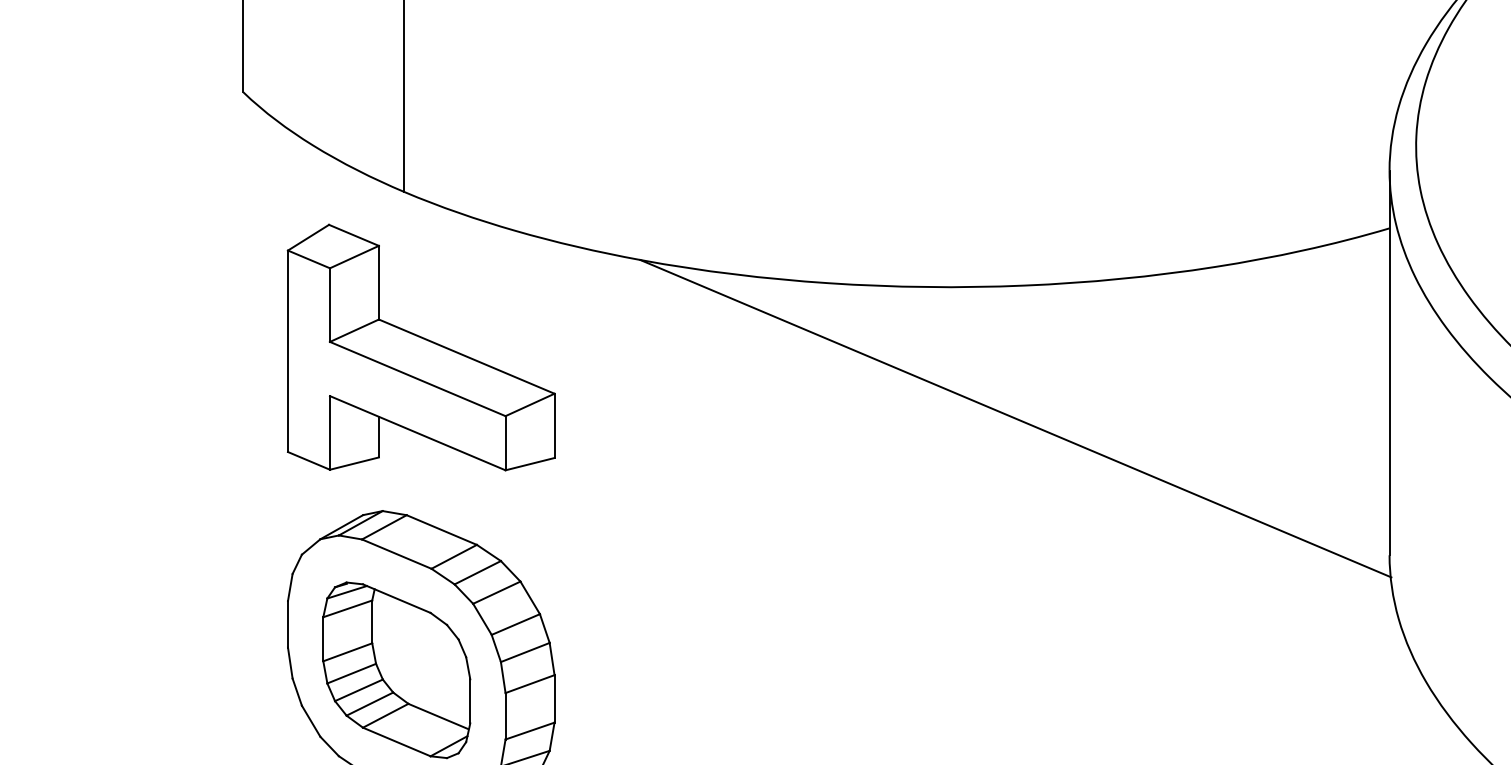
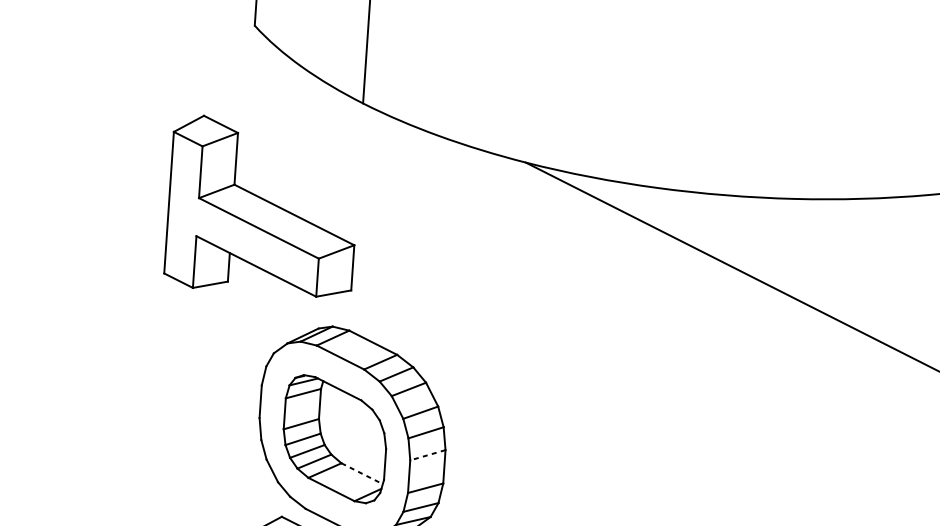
part: (420, 347) -> (262, 206), moved
line: (529, 684) -> (427, 455), solid -> dashed
line: (438, 716) -> (362, 473), solid -> dashed

